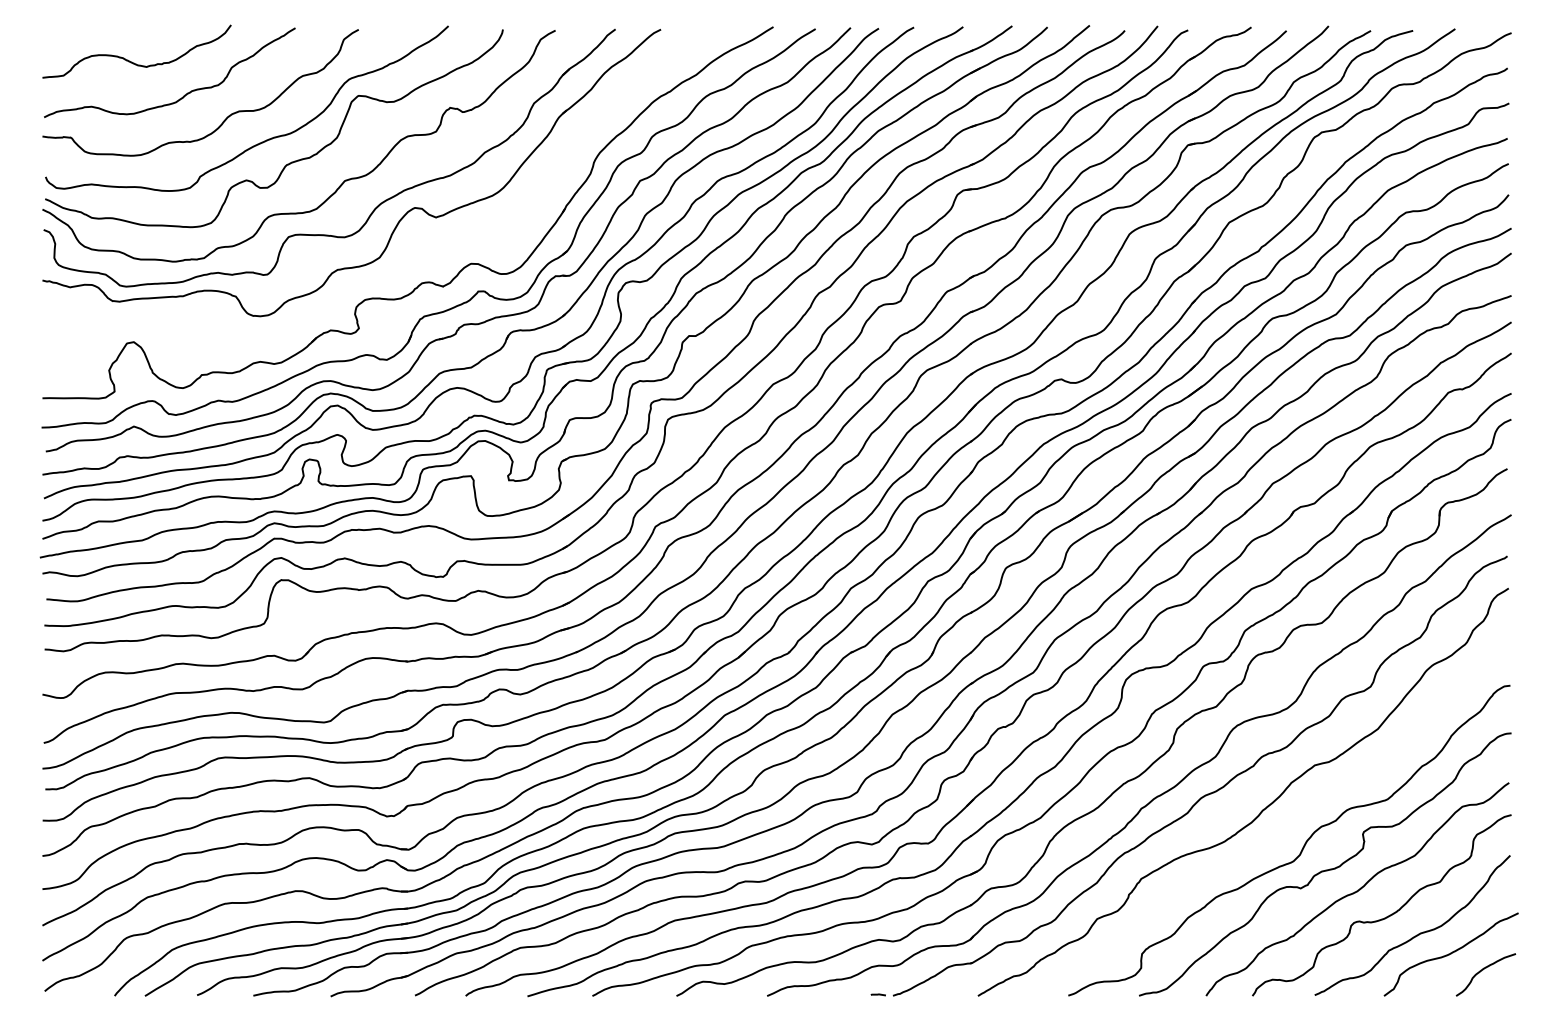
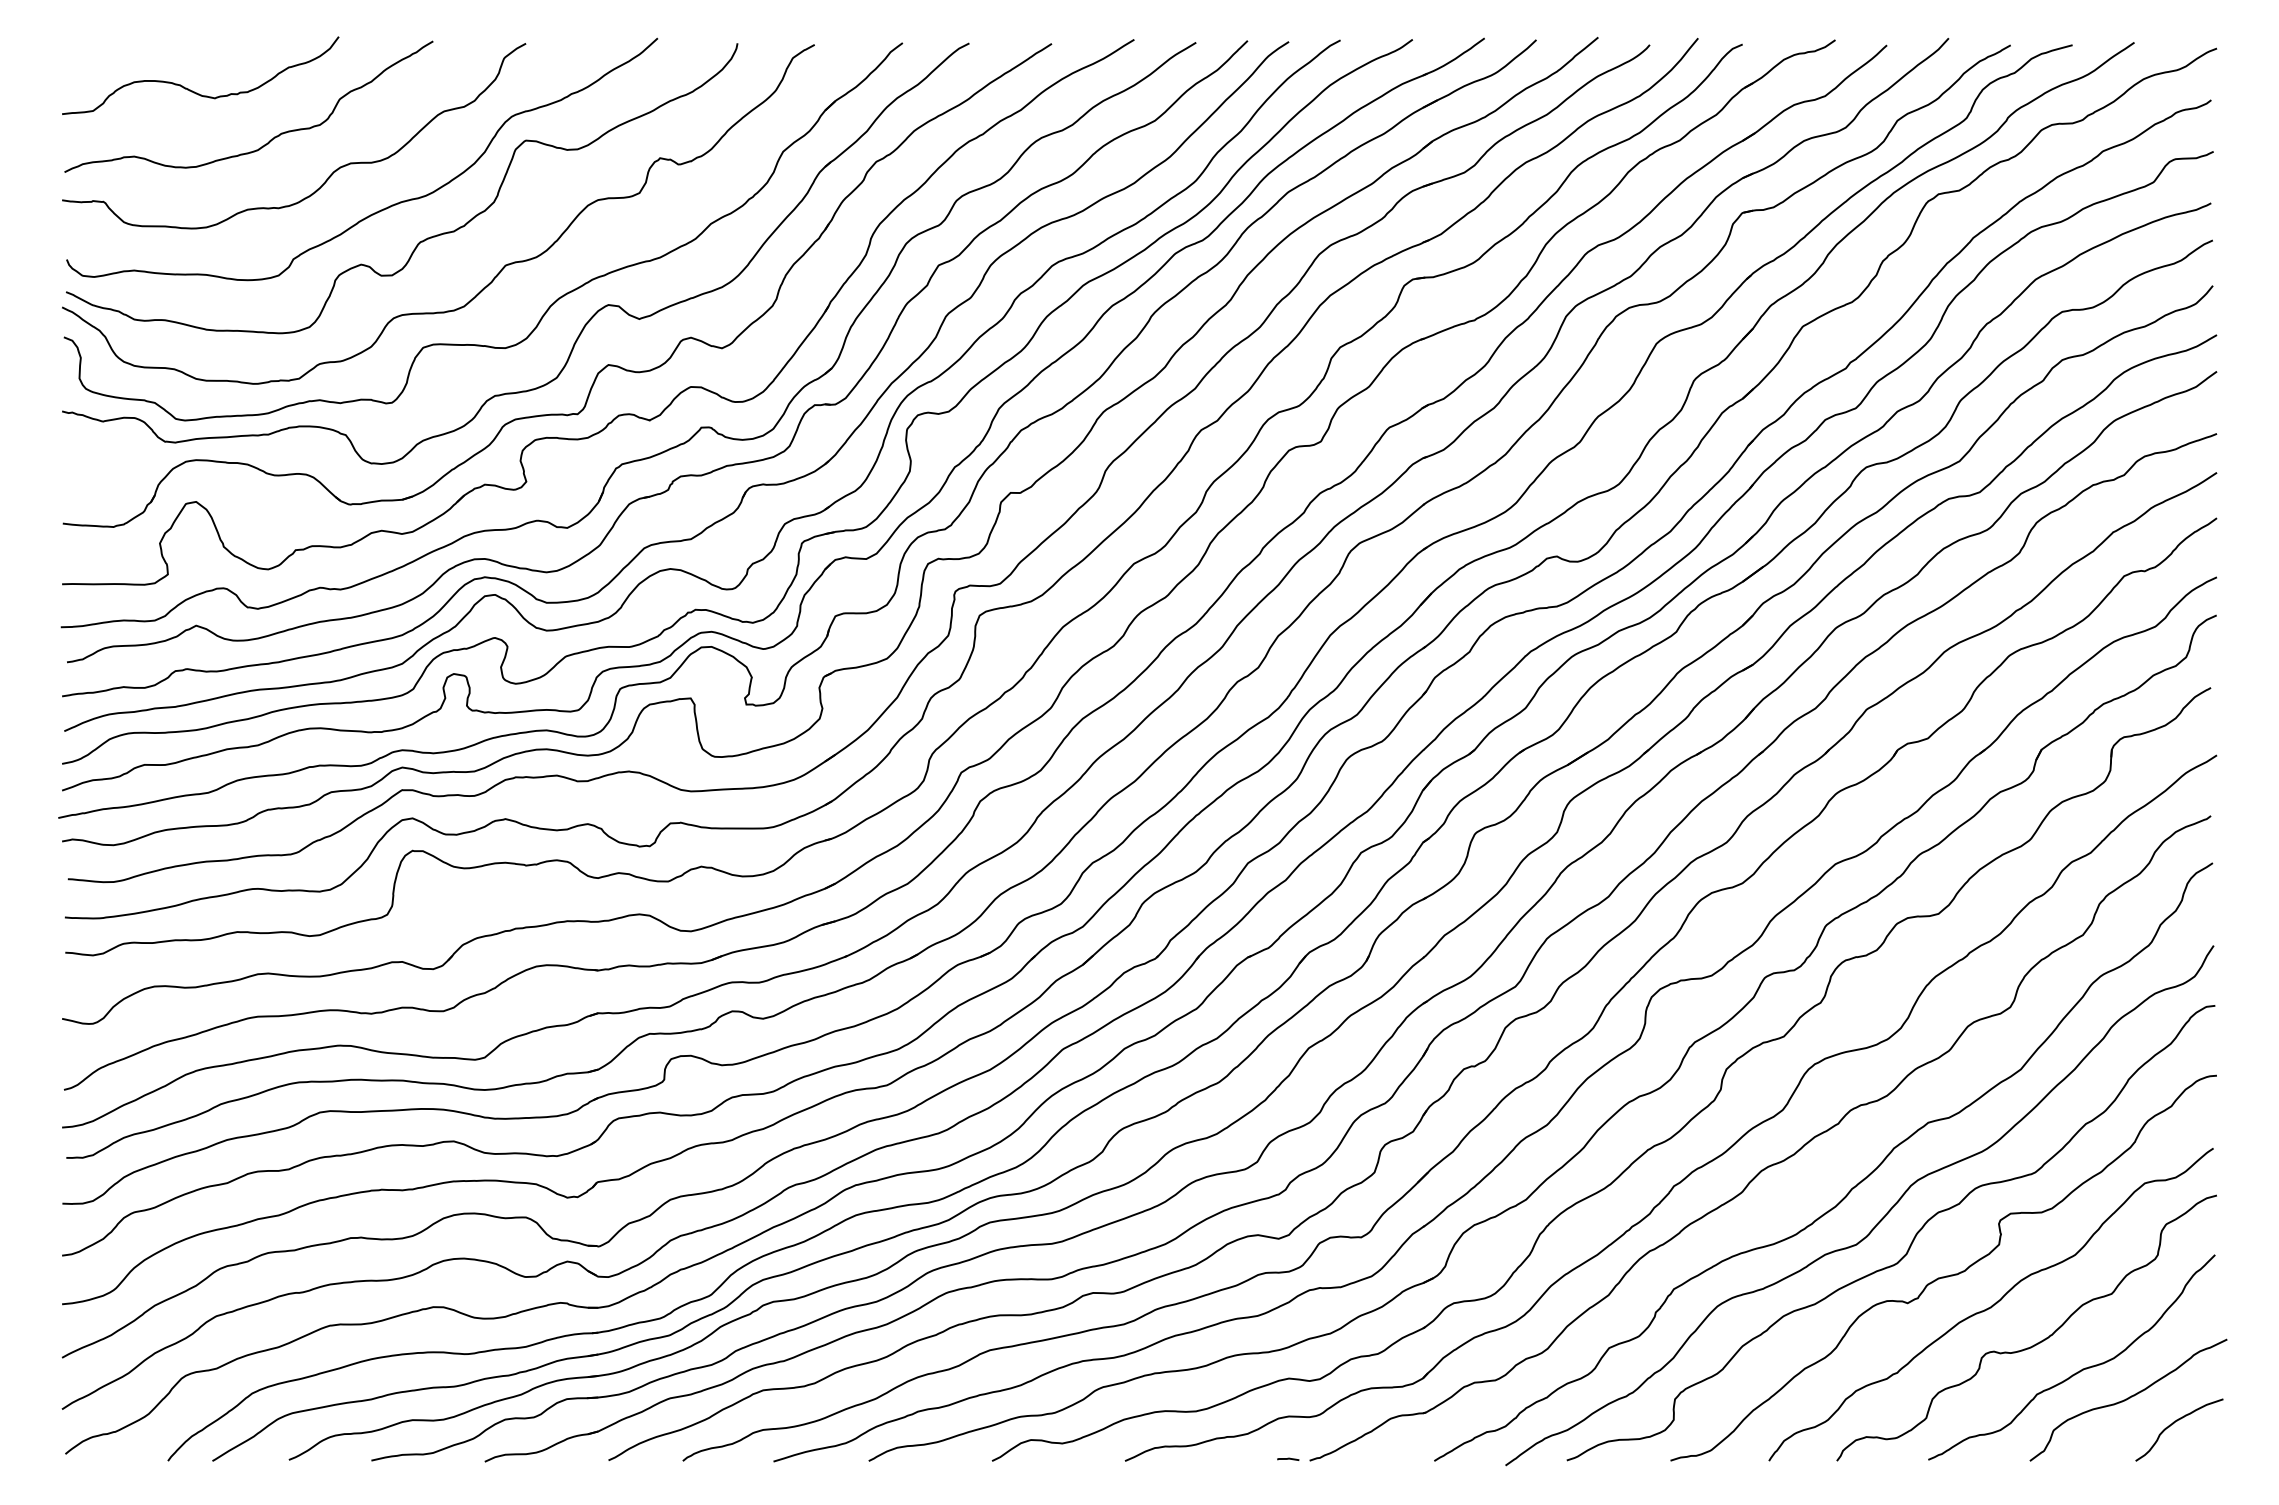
part: (413, 248) -> (606, 364), added
curve: (1279, 833) -> (1876, 1222), added

